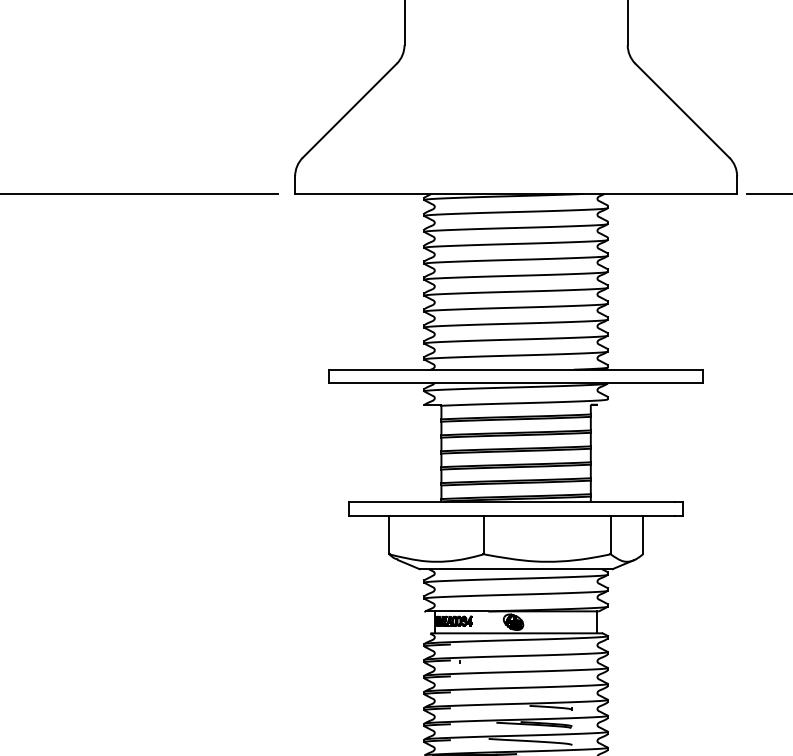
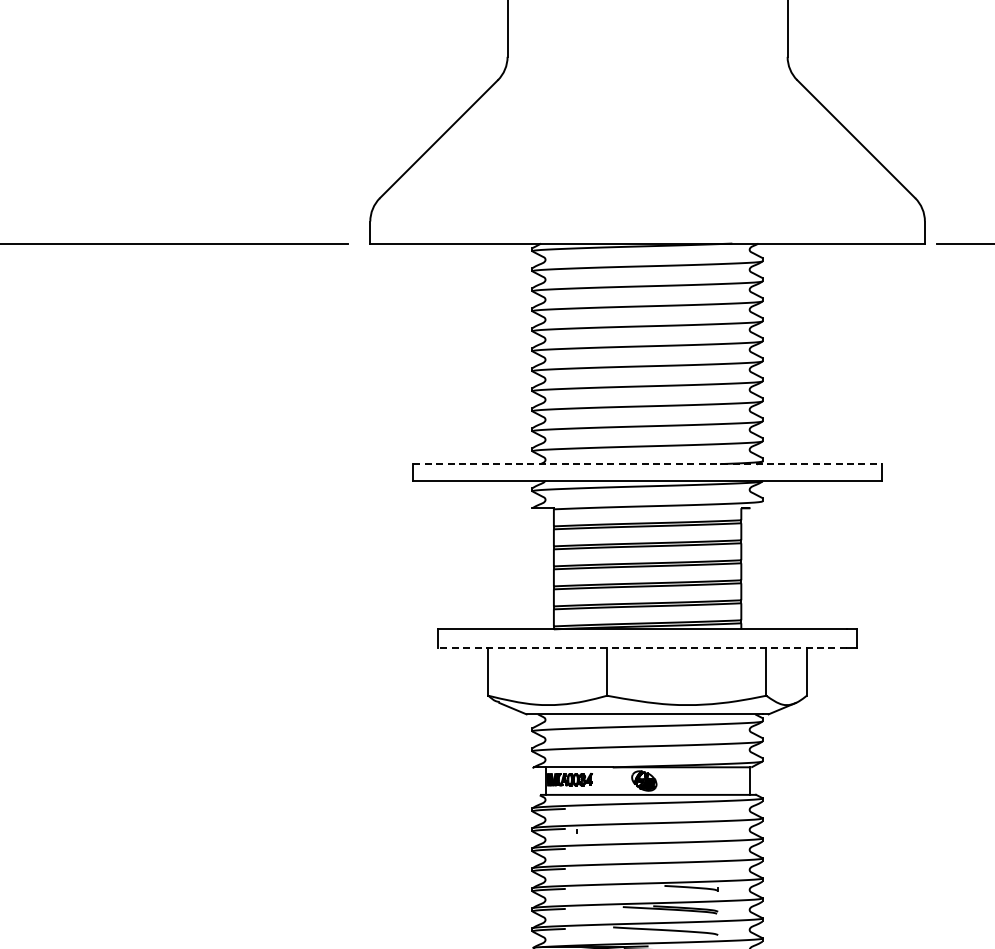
line: (516, 370) -> (648, 464), solid -> dashed
line: (511, 516) -> (641, 648), solid -> dashed

